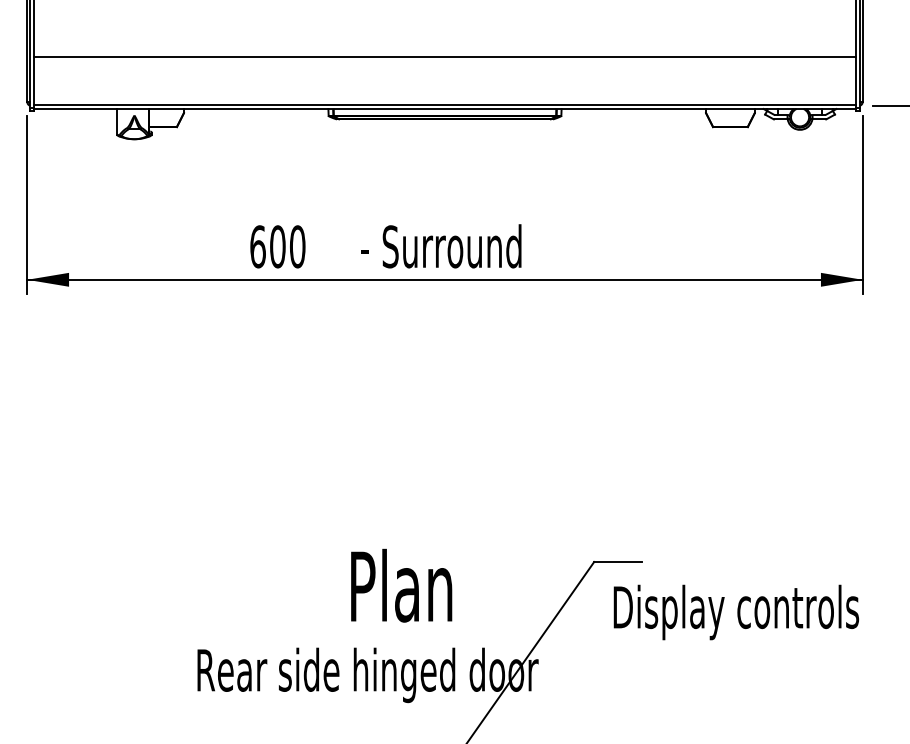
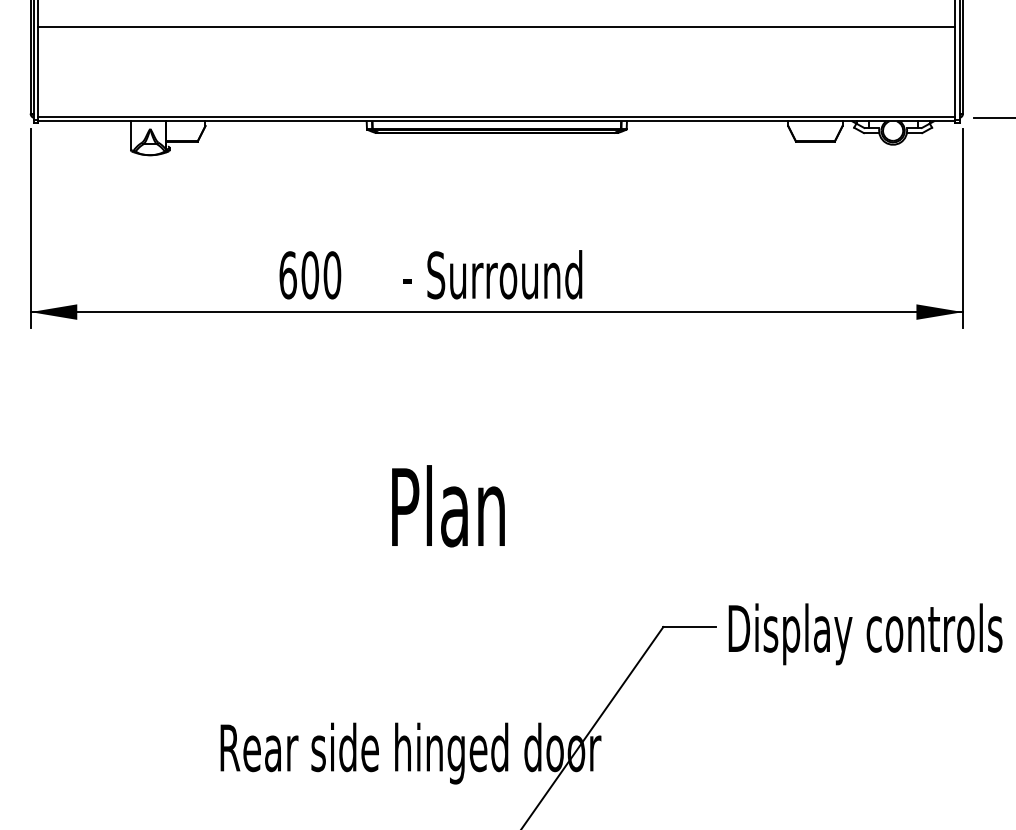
line: (444, 57) -> (496, 27), moved
text: (401, 585) -> (448, 505), moved
text: (736, 612) -> (865, 634), moved

